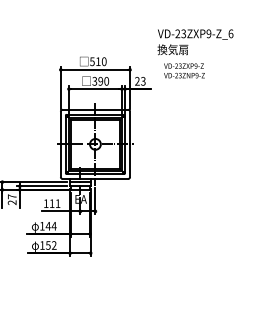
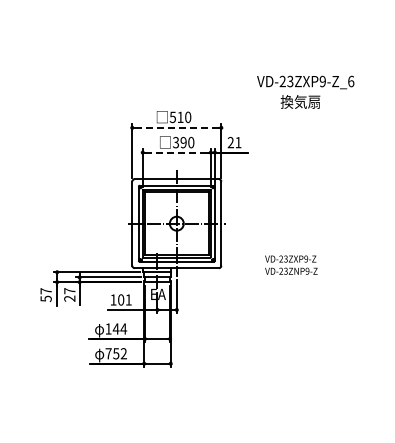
text: (172, 49) -> (300, 101), moved
line: (95, 69) -> (176, 127), solid -> dashed
text: (184, 70) -> (291, 264), moved
text: (143, 81) -> (238, 142), 23 -> 21
line: (95, 89) -> (176, 152), solid -> dashed
text: (52, 203) -> (121, 299), 111 -> 101
text: (42, 245) -> (108, 353), 152 -> 752

